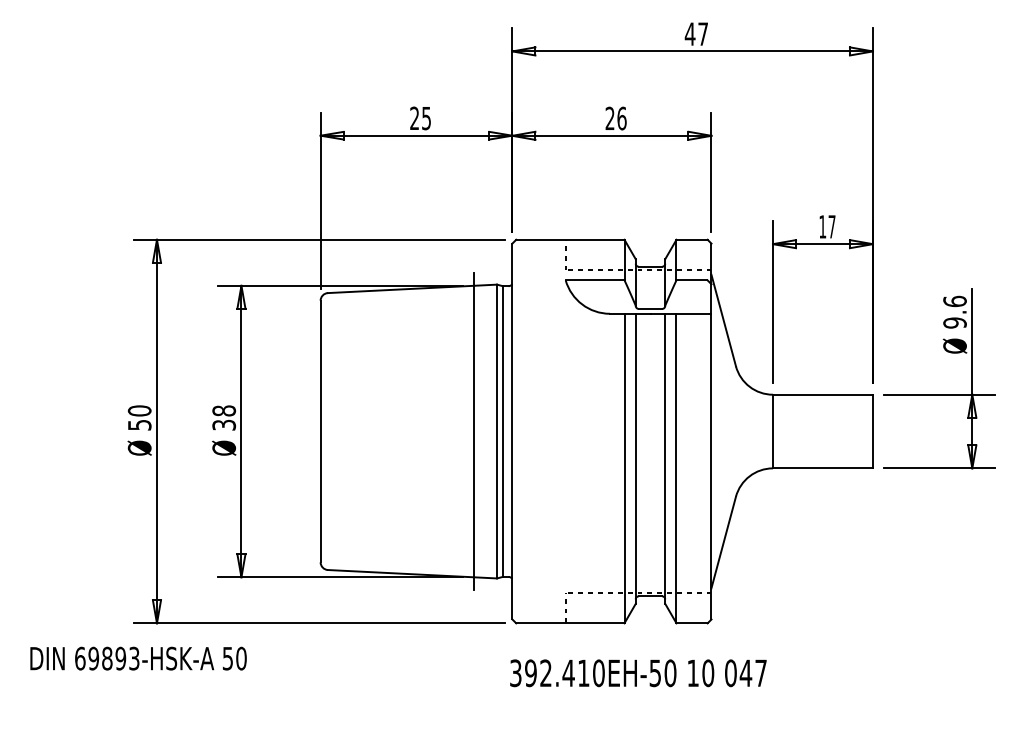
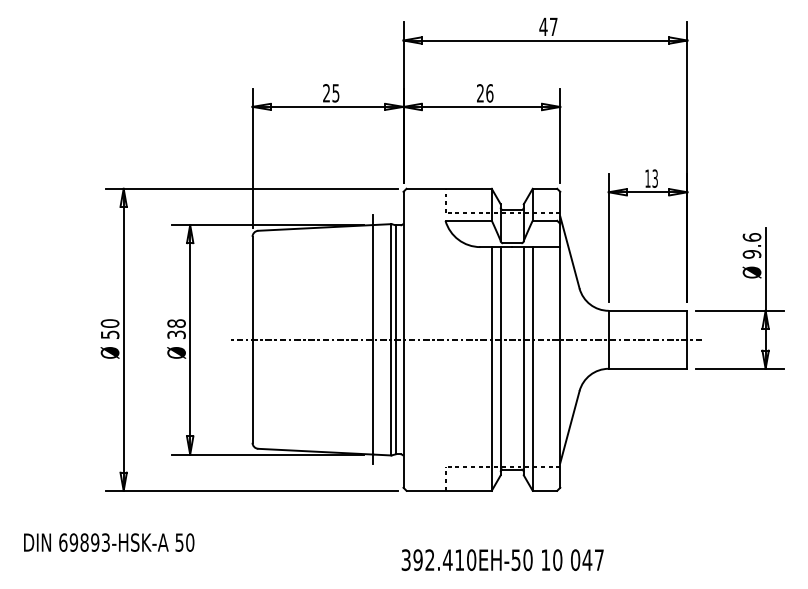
text: (831, 226) -> (654, 178), 17 -> 13
line: (591, 431) -> (465, 339), added
text: (138, 658) -> (109, 542), moved
text: (638, 672) -> (502, 559), moved

